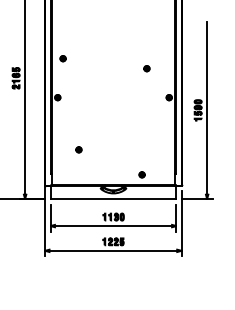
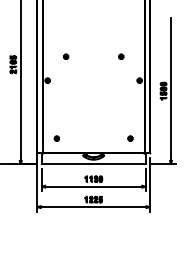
part: (62, 58) -> (65, 56), moved
part: (78, 149) -> (56, 138), moved
part: (141, 174) -> (130, 138), moved

